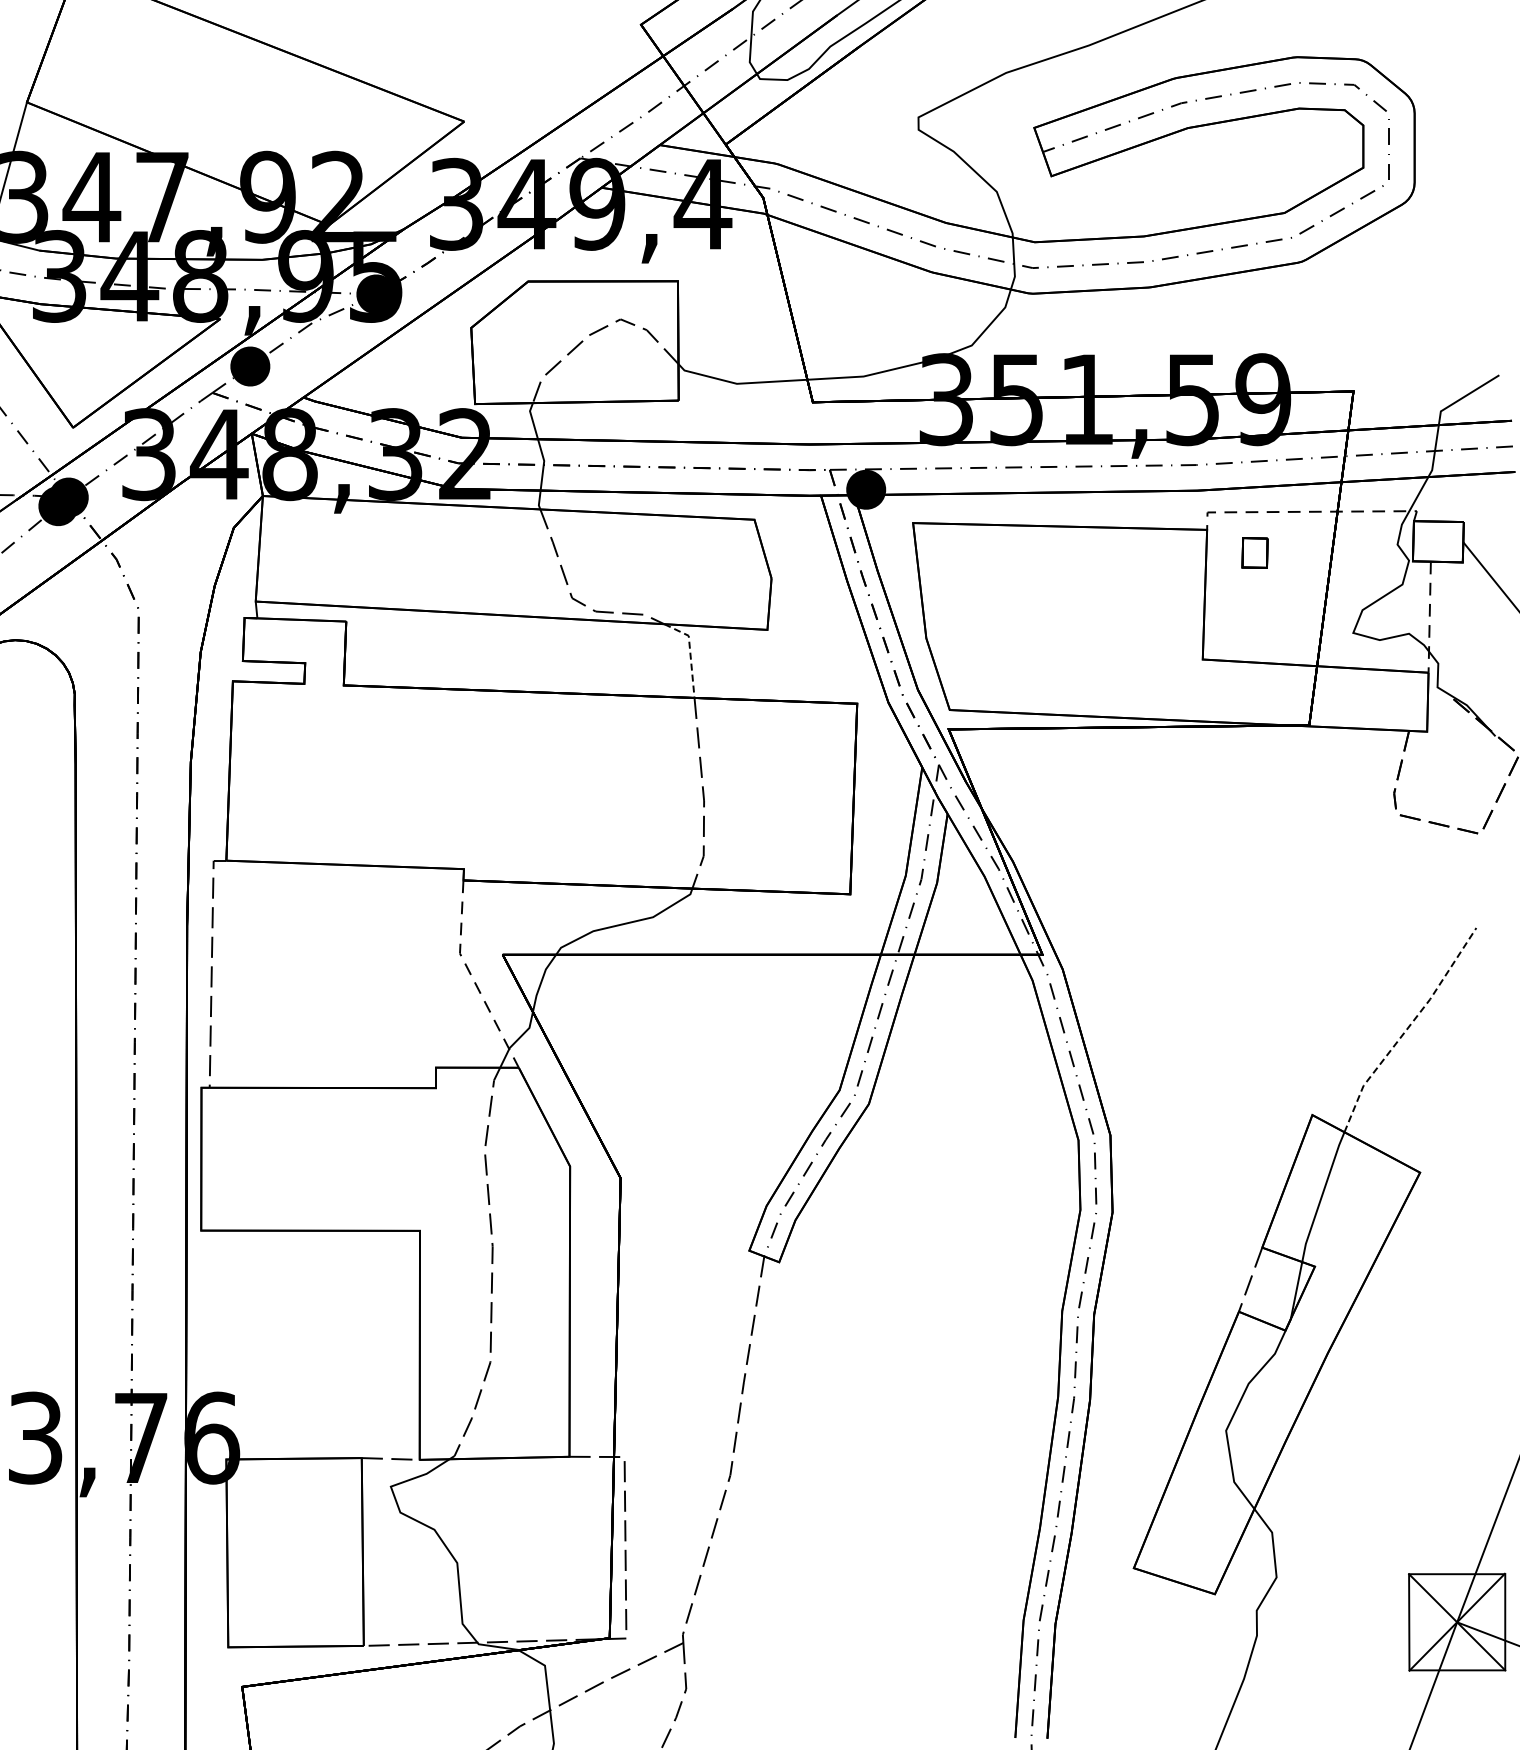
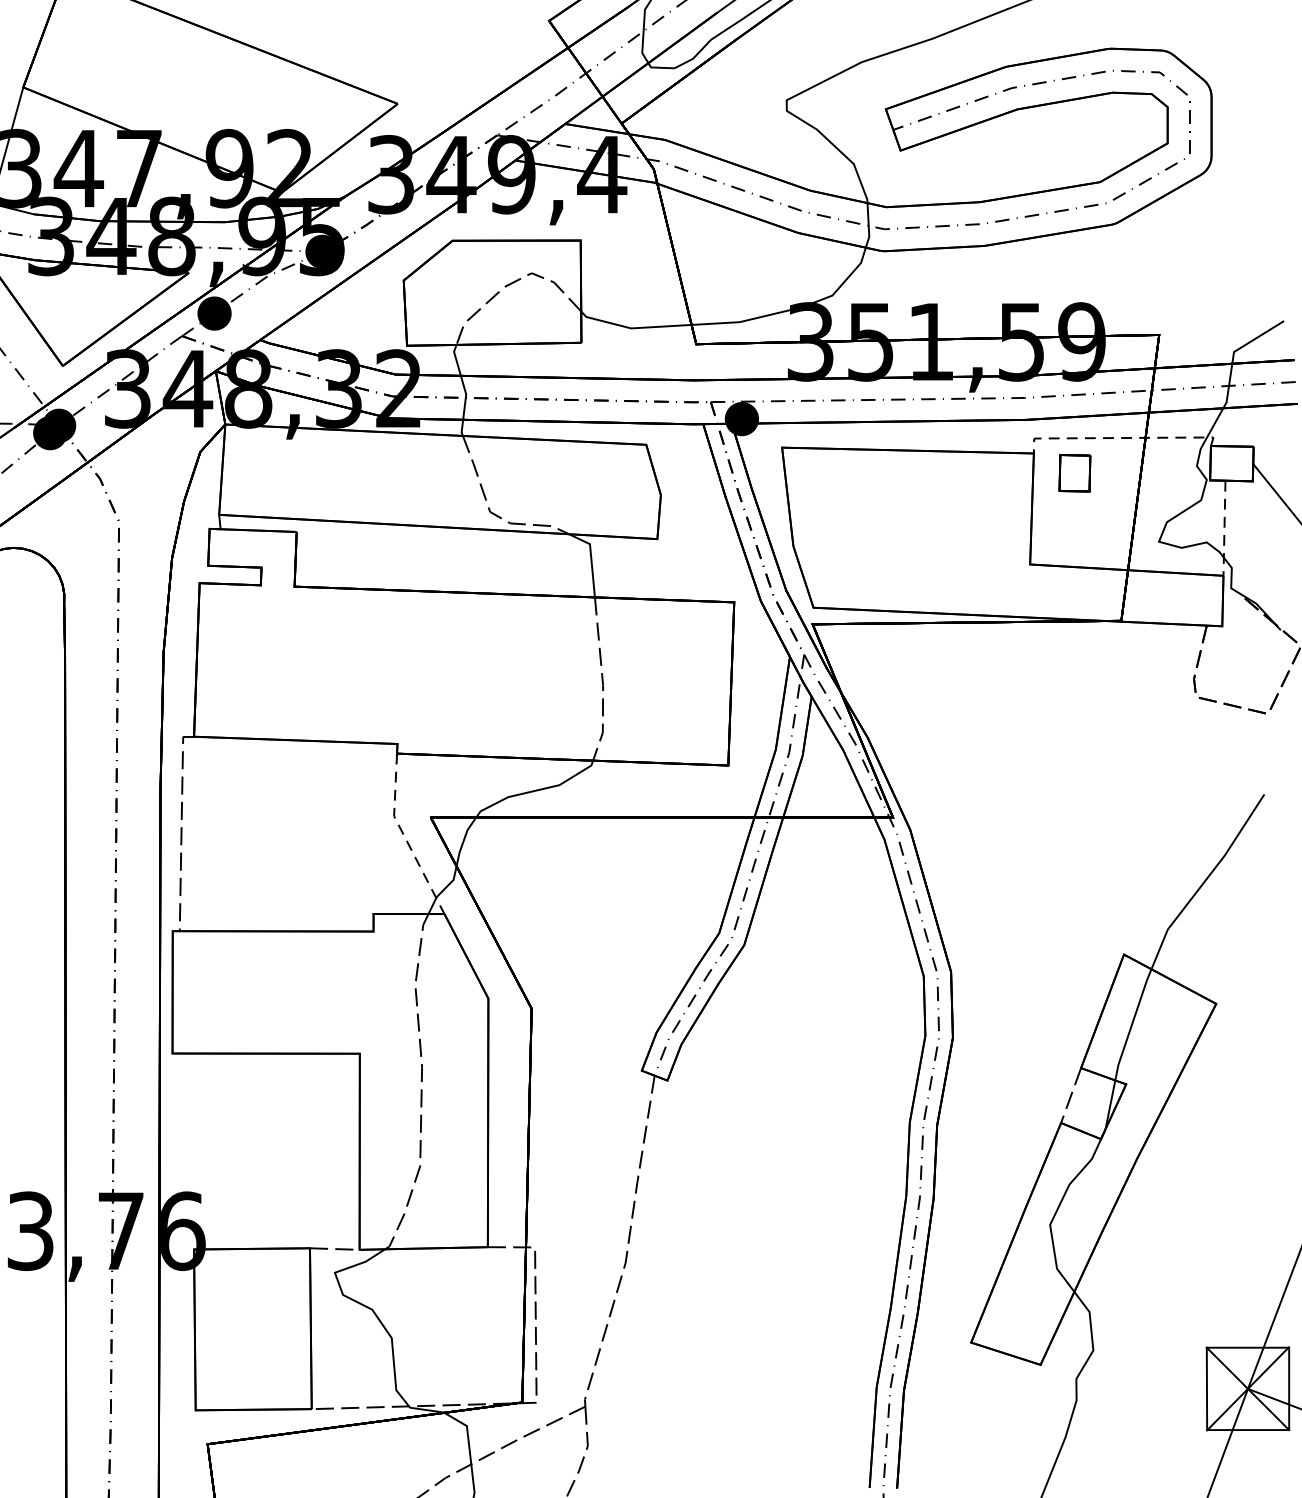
part: (1254, 552) -> (1074, 472), size x1.43
line: (690, 652) -> (591, 558), dashed -> solid
line: (1407, 1028) -> (1205, 880), dashed -> solid

